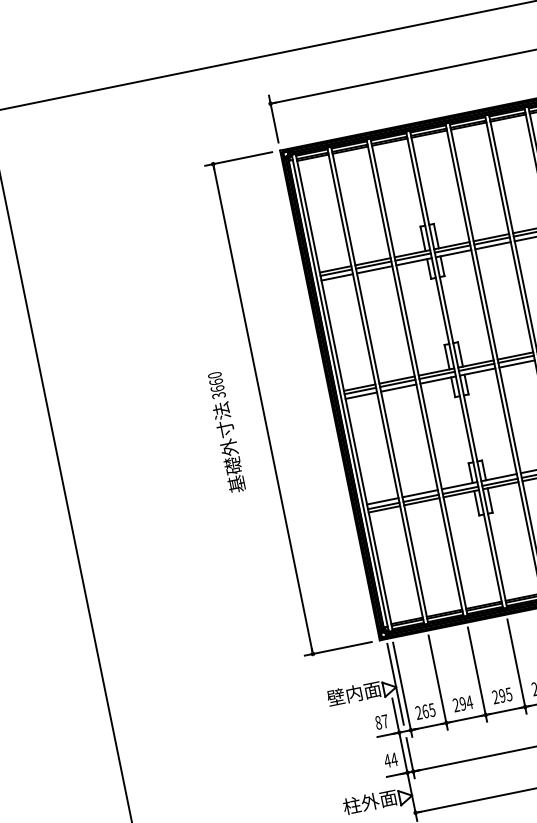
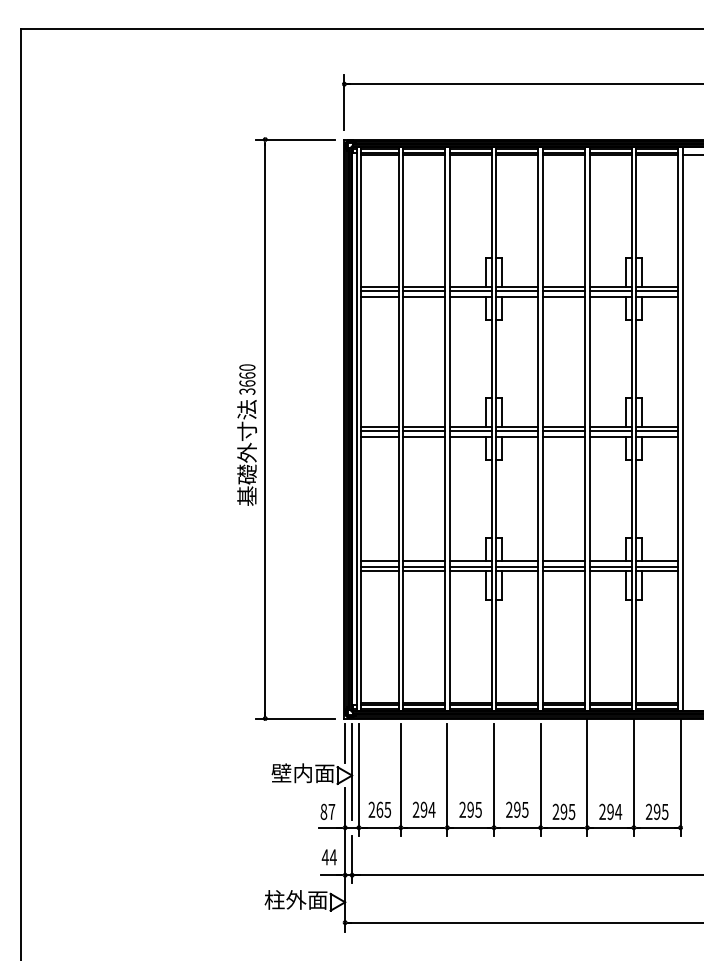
text: (225, 432) -> (246, 434), moved
line: (385, 661) -> (345, 743), added

